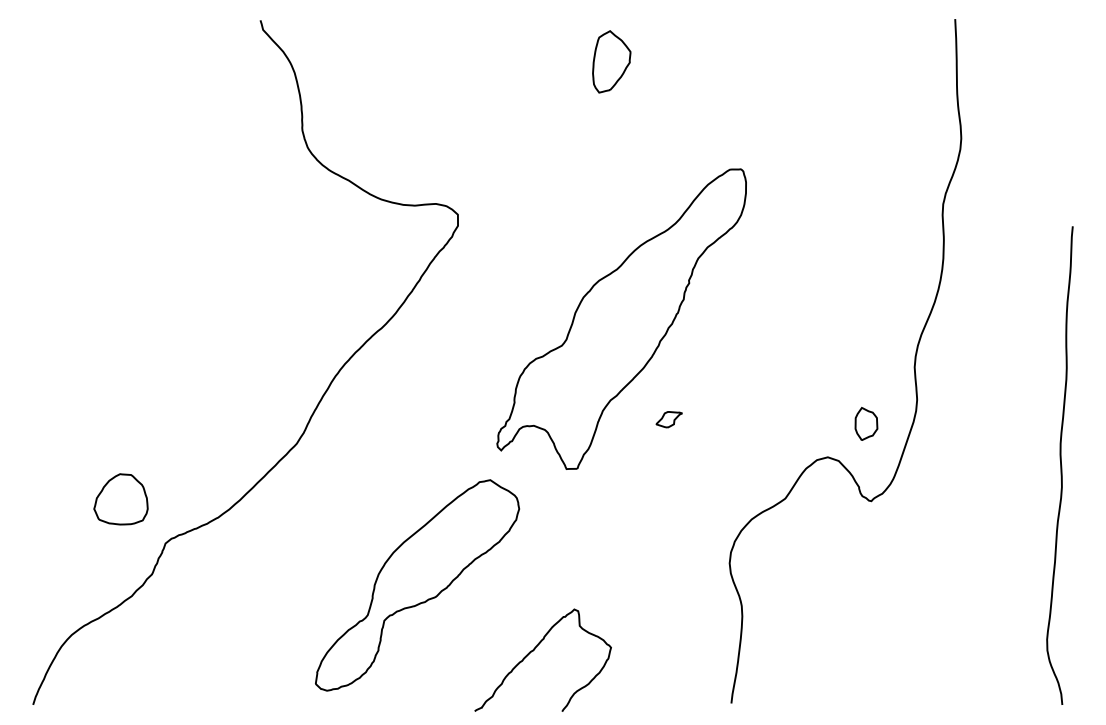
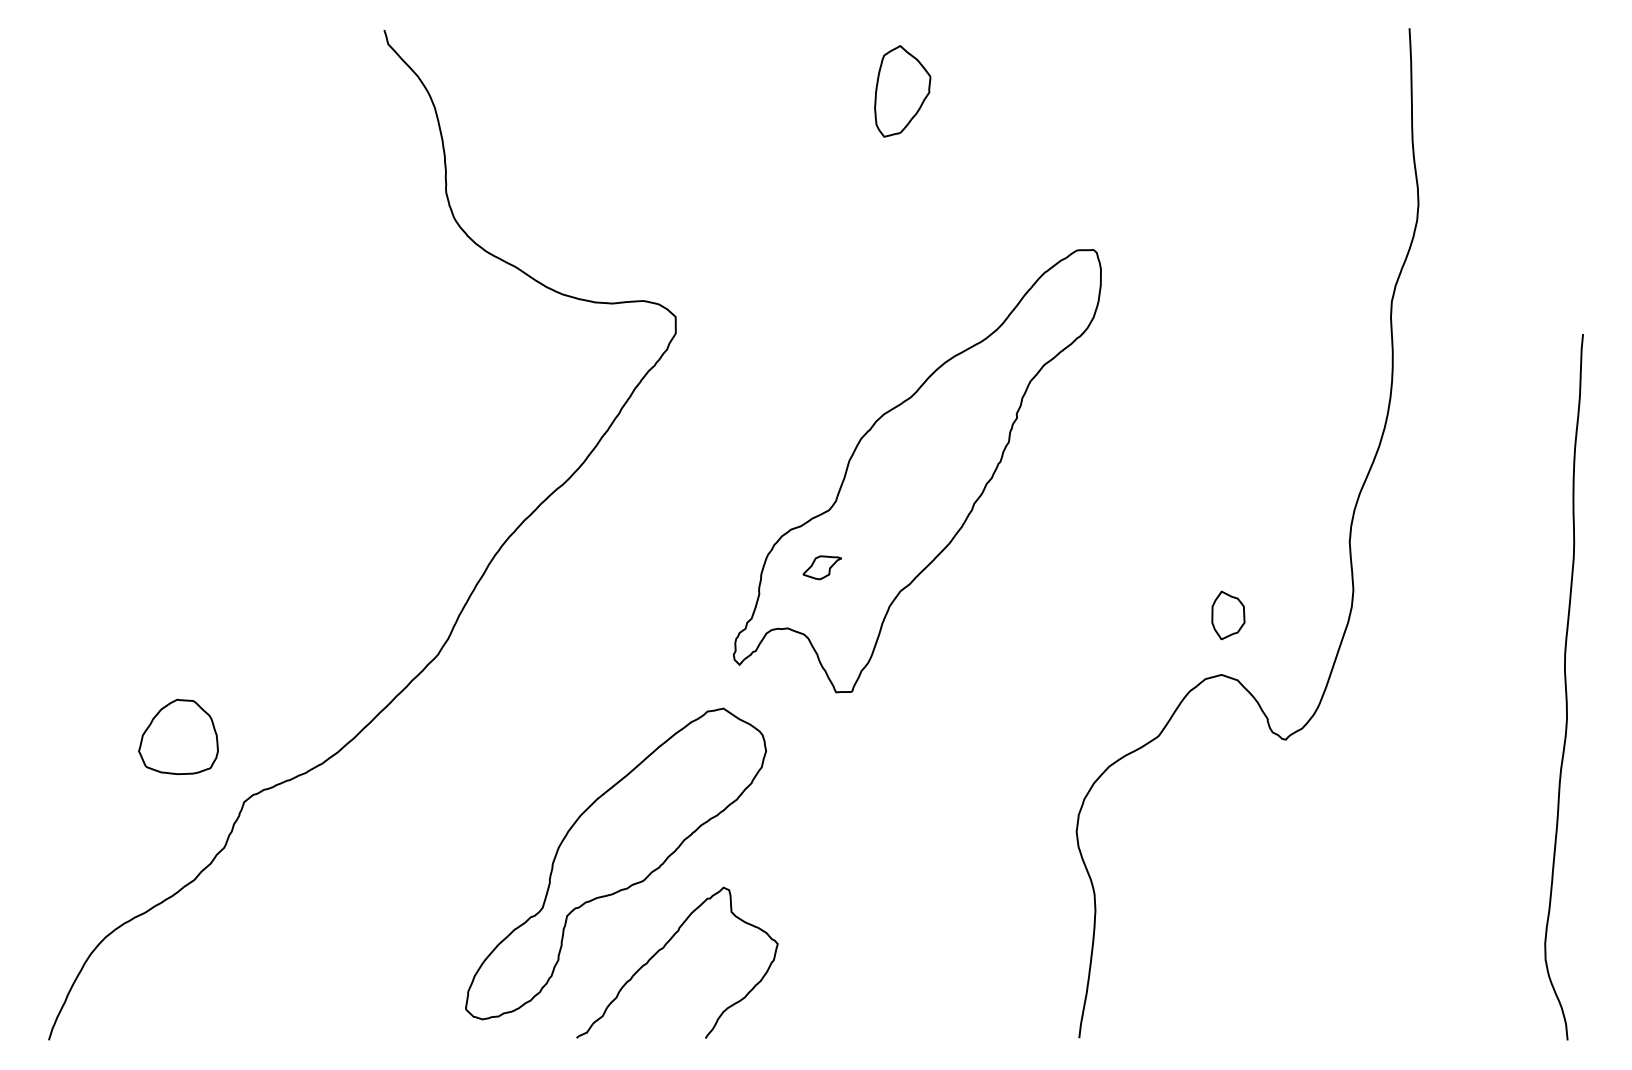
part: (668, 419) -> (821, 567), moved
part: (866, 423) -> (1228, 614), moved
curve: (534, 650) -> (664, 948), moved

